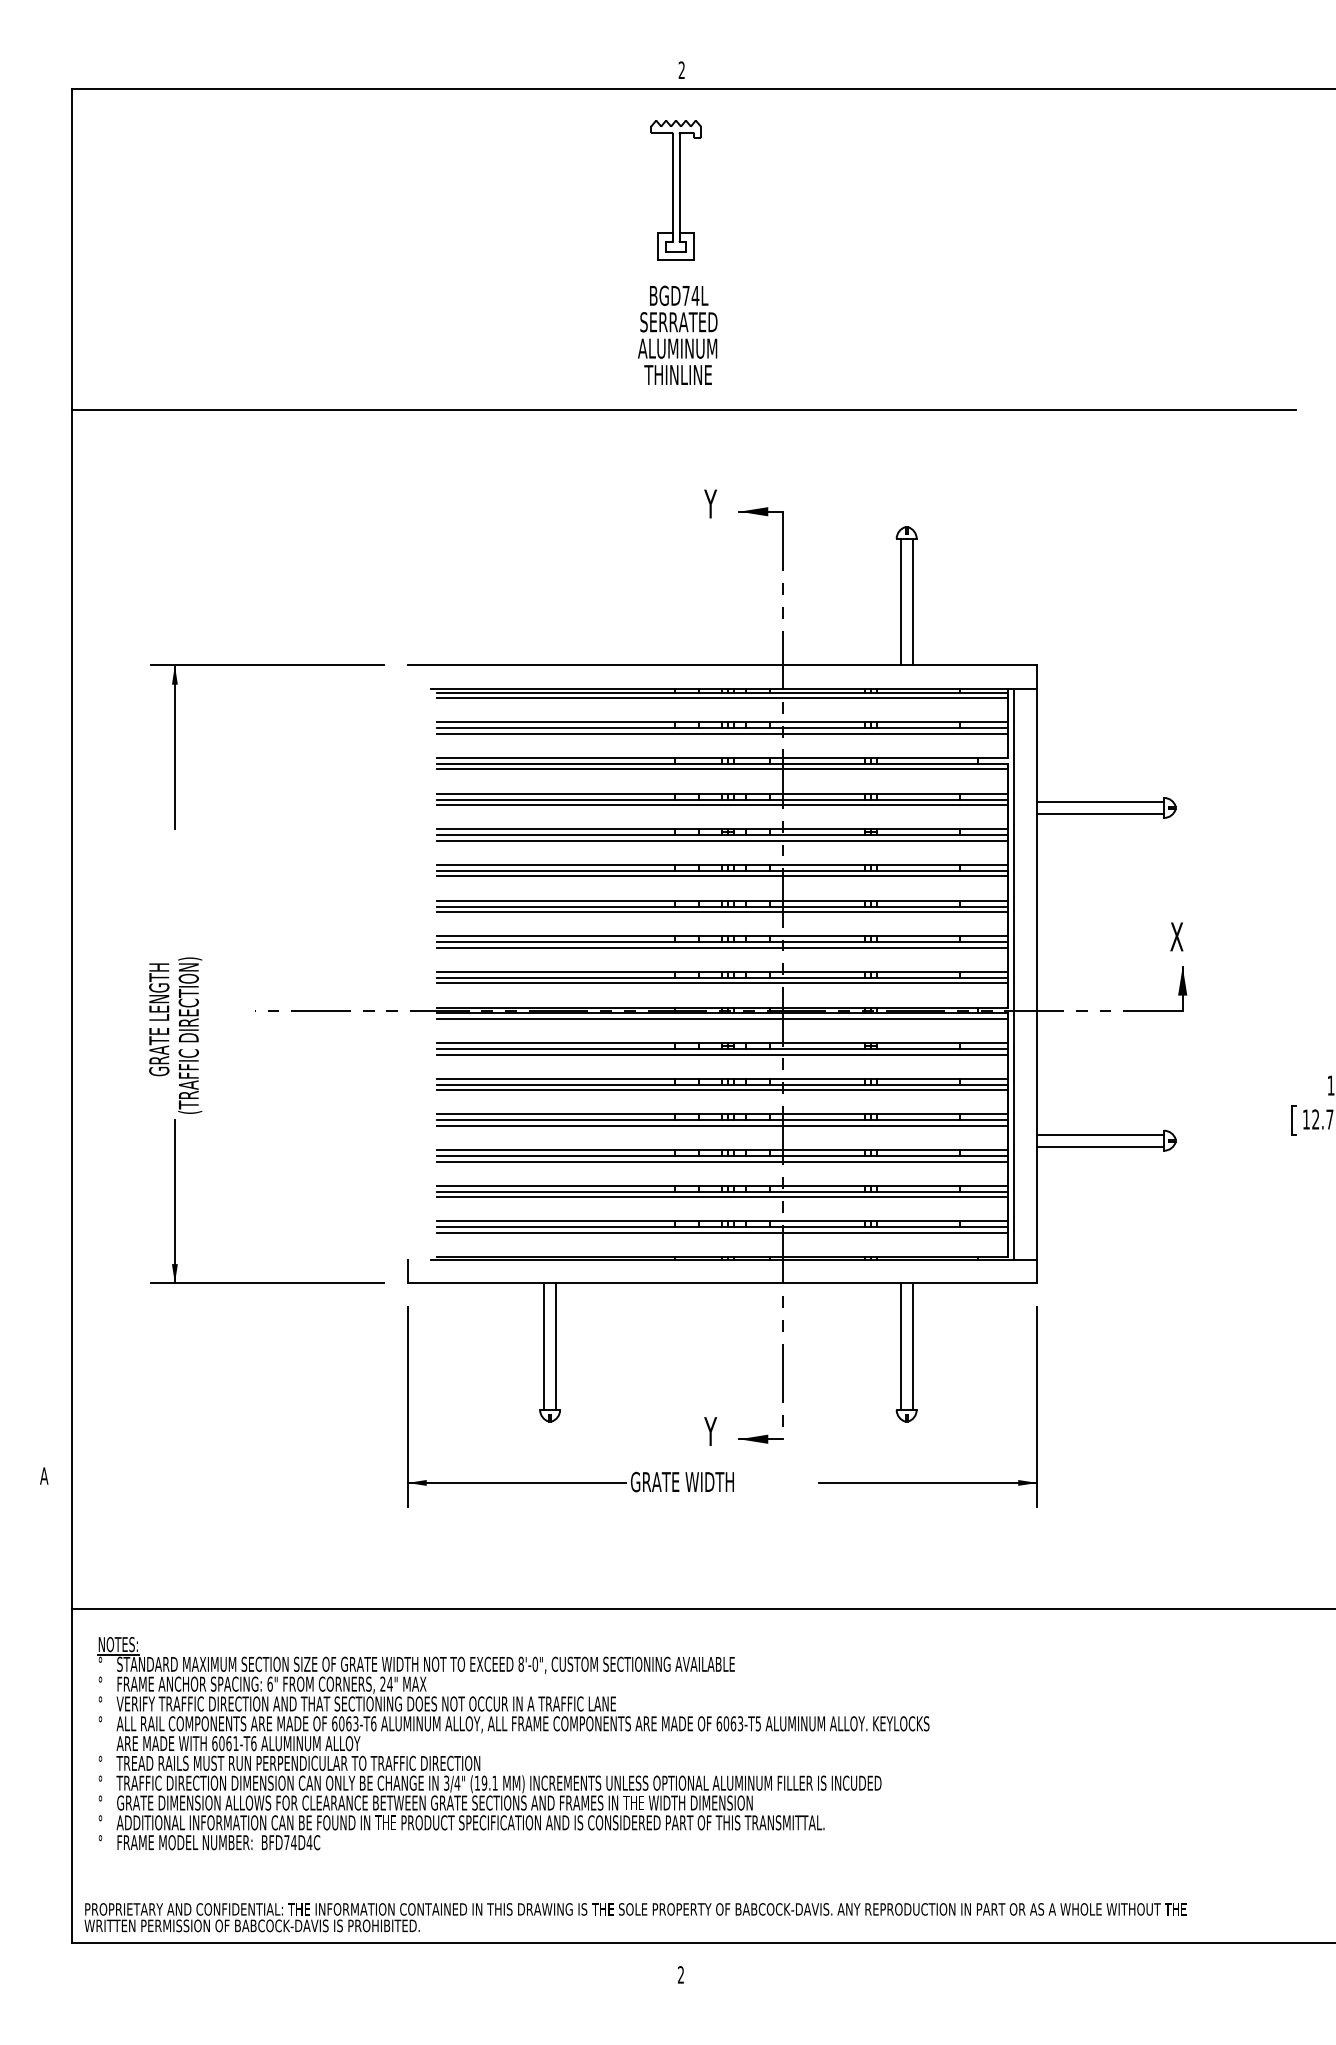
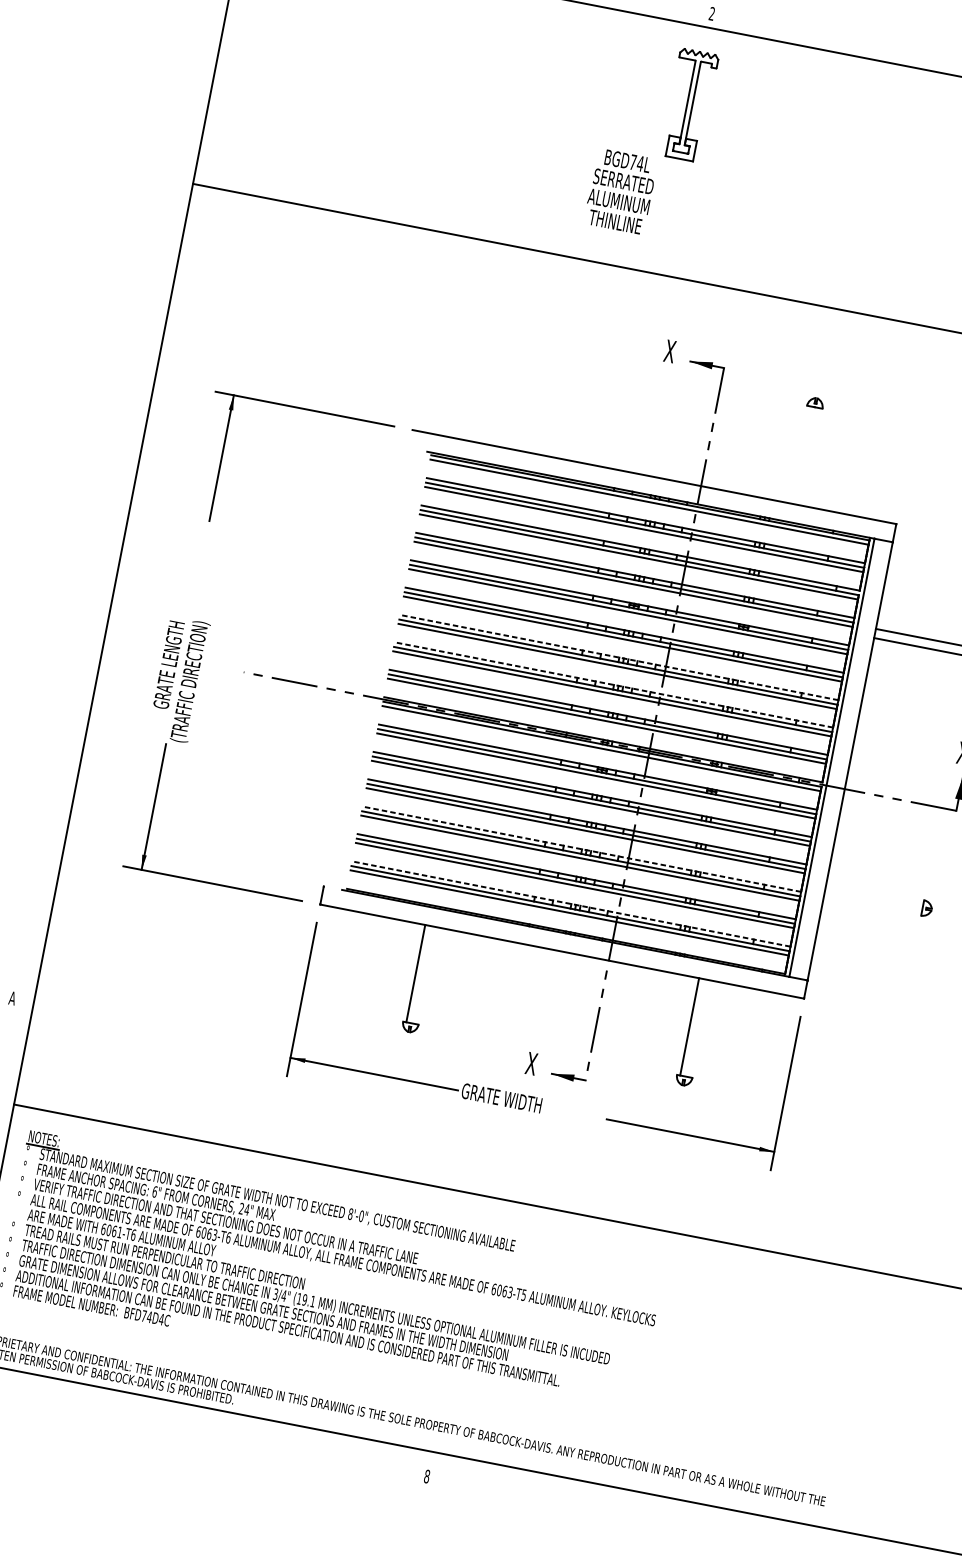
text: (677, 334) -> (620, 190), moved
text: (710, 503) -> (669, 350), Y -> X
line: (900, 601) -> (800, 454), removed
line: (912, 601) -> (809, 456), removed
line: (721, 900) -> (618, 657), solid -> dashed
line: (721, 936) -> (613, 685), solid -> dashed
line: (1100, 1134) -> (874, 893), removed
line: (1100, 1146) -> (872, 902), removed
line: (721, 1150) -> (581, 849), solid -> dashed
line: (721, 1221) -> (570, 903), solid -> dashed
line: (556, 1346) -> (425, 975), removed
line: (912, 1346) -> (698, 1028), removed
text: (710, 1431) -> (530, 1063), Y -> X
text: (680, 1974) -> (426, 1476), 2 -> 8

